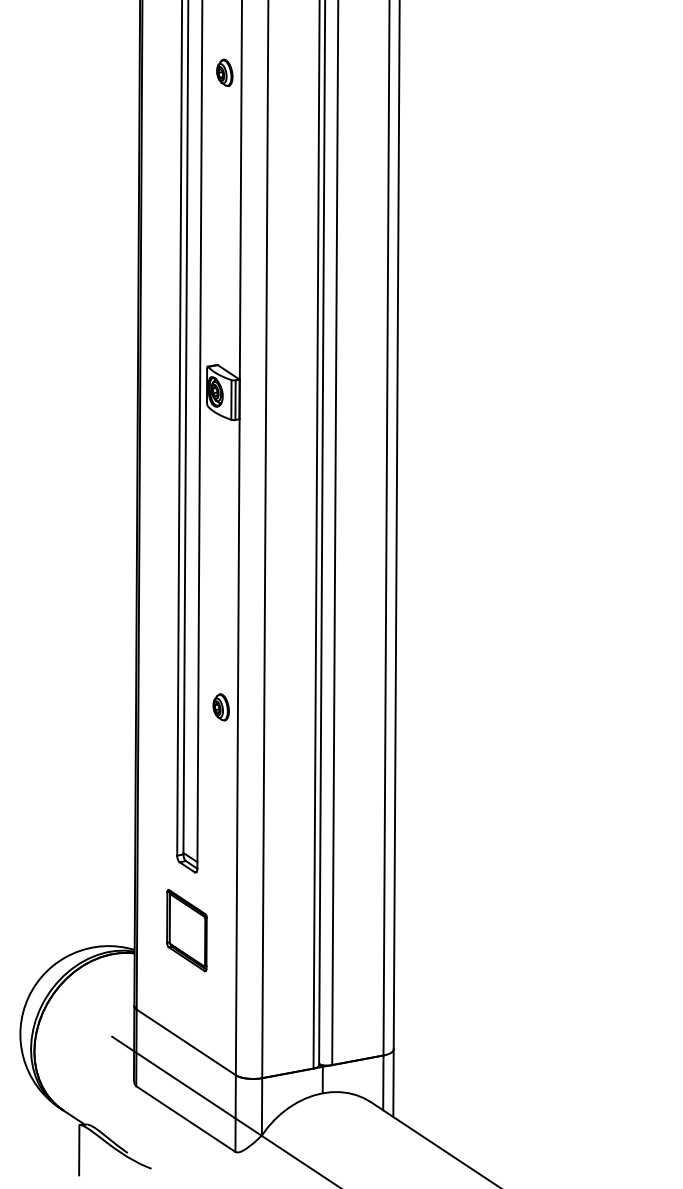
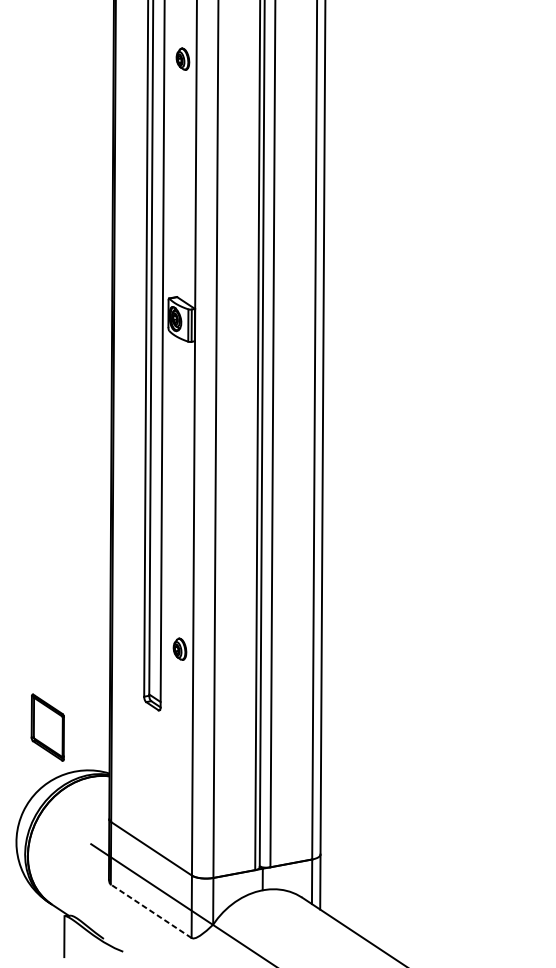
part: (220, 707) -> (179, 649), moved
part: (186, 930) -> (47, 727), moved
line: (185, 1118) -> (150, 910), solid -> dashed

